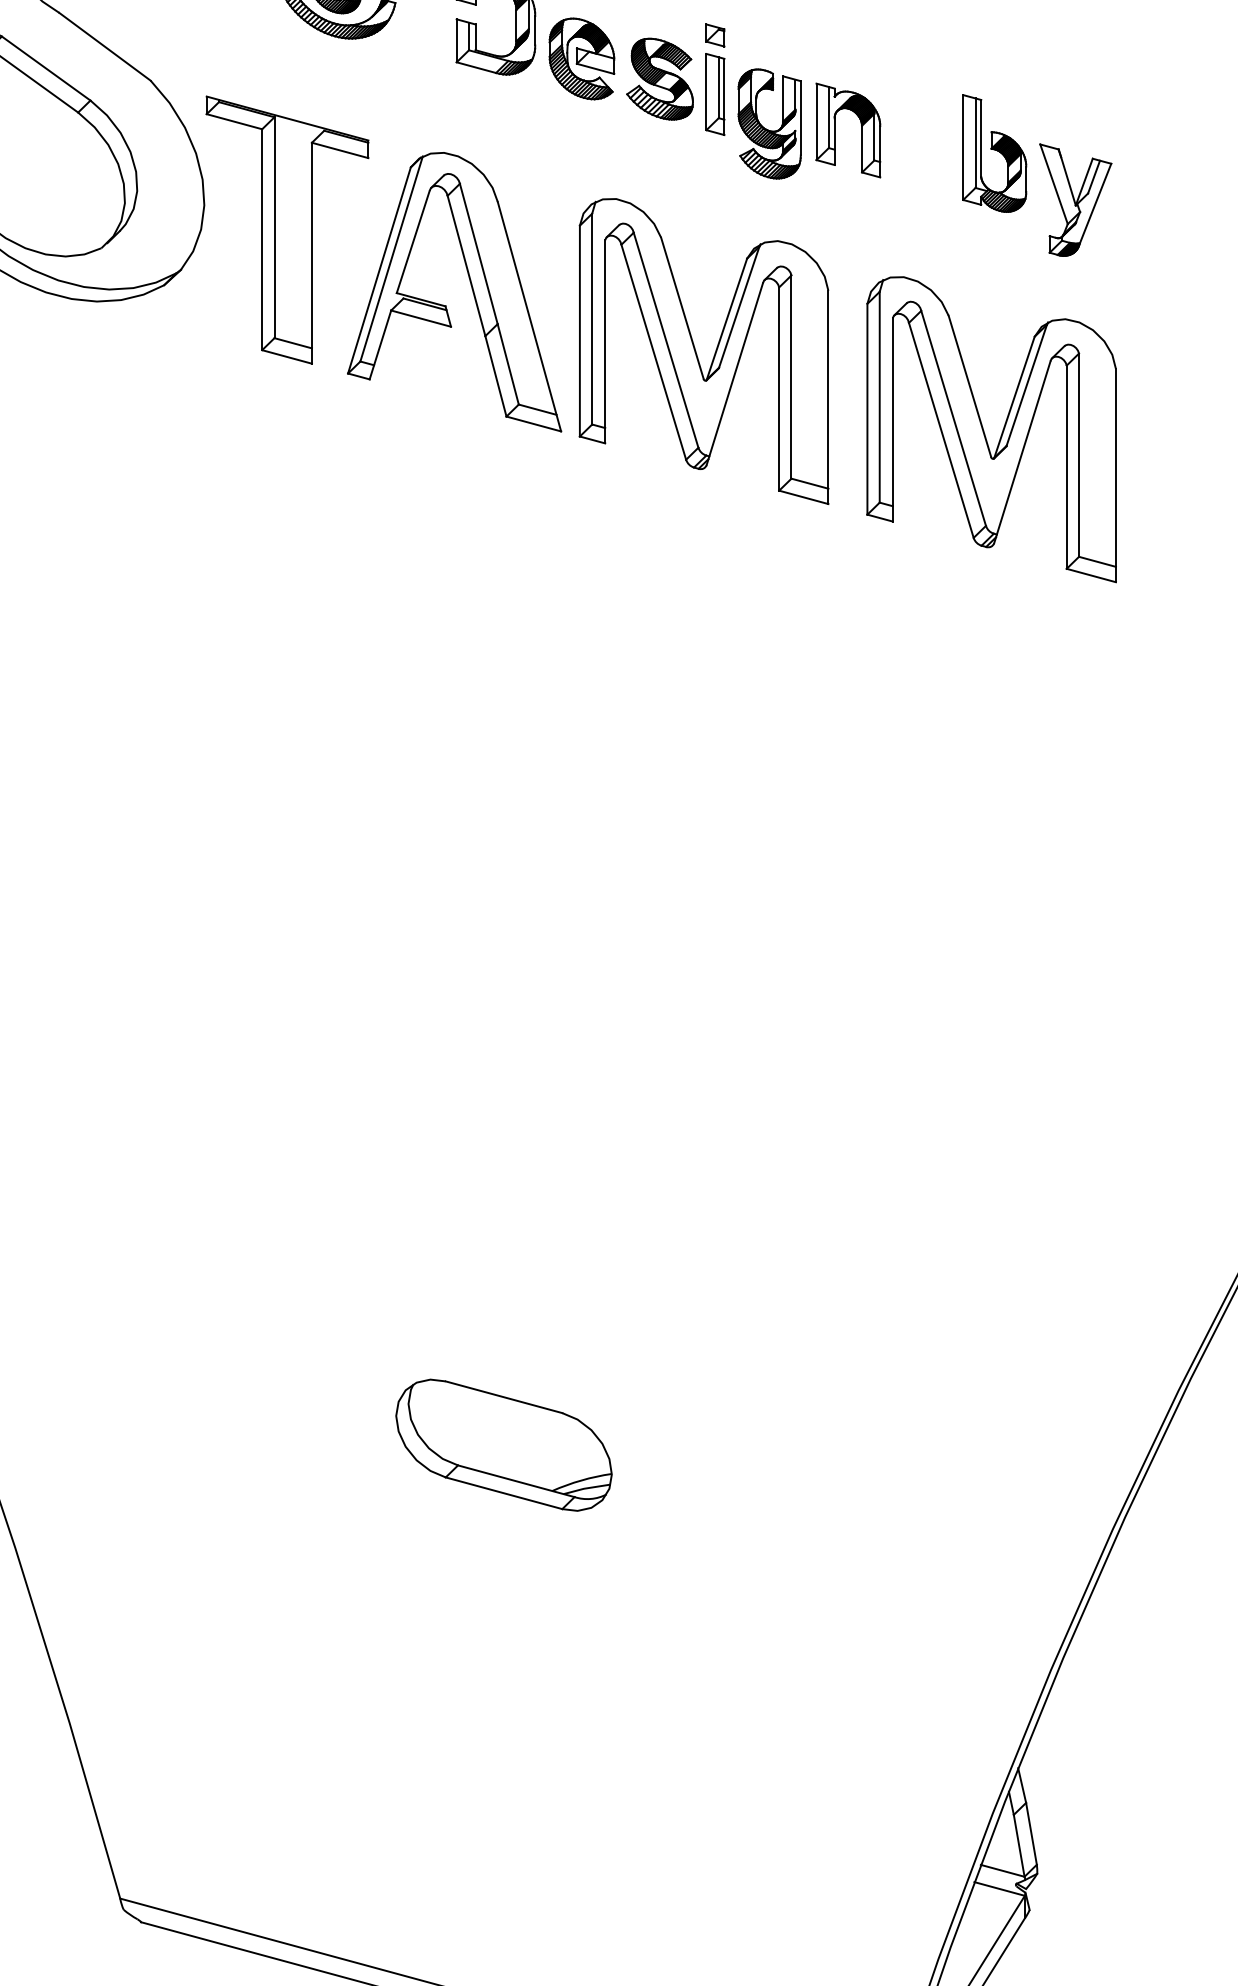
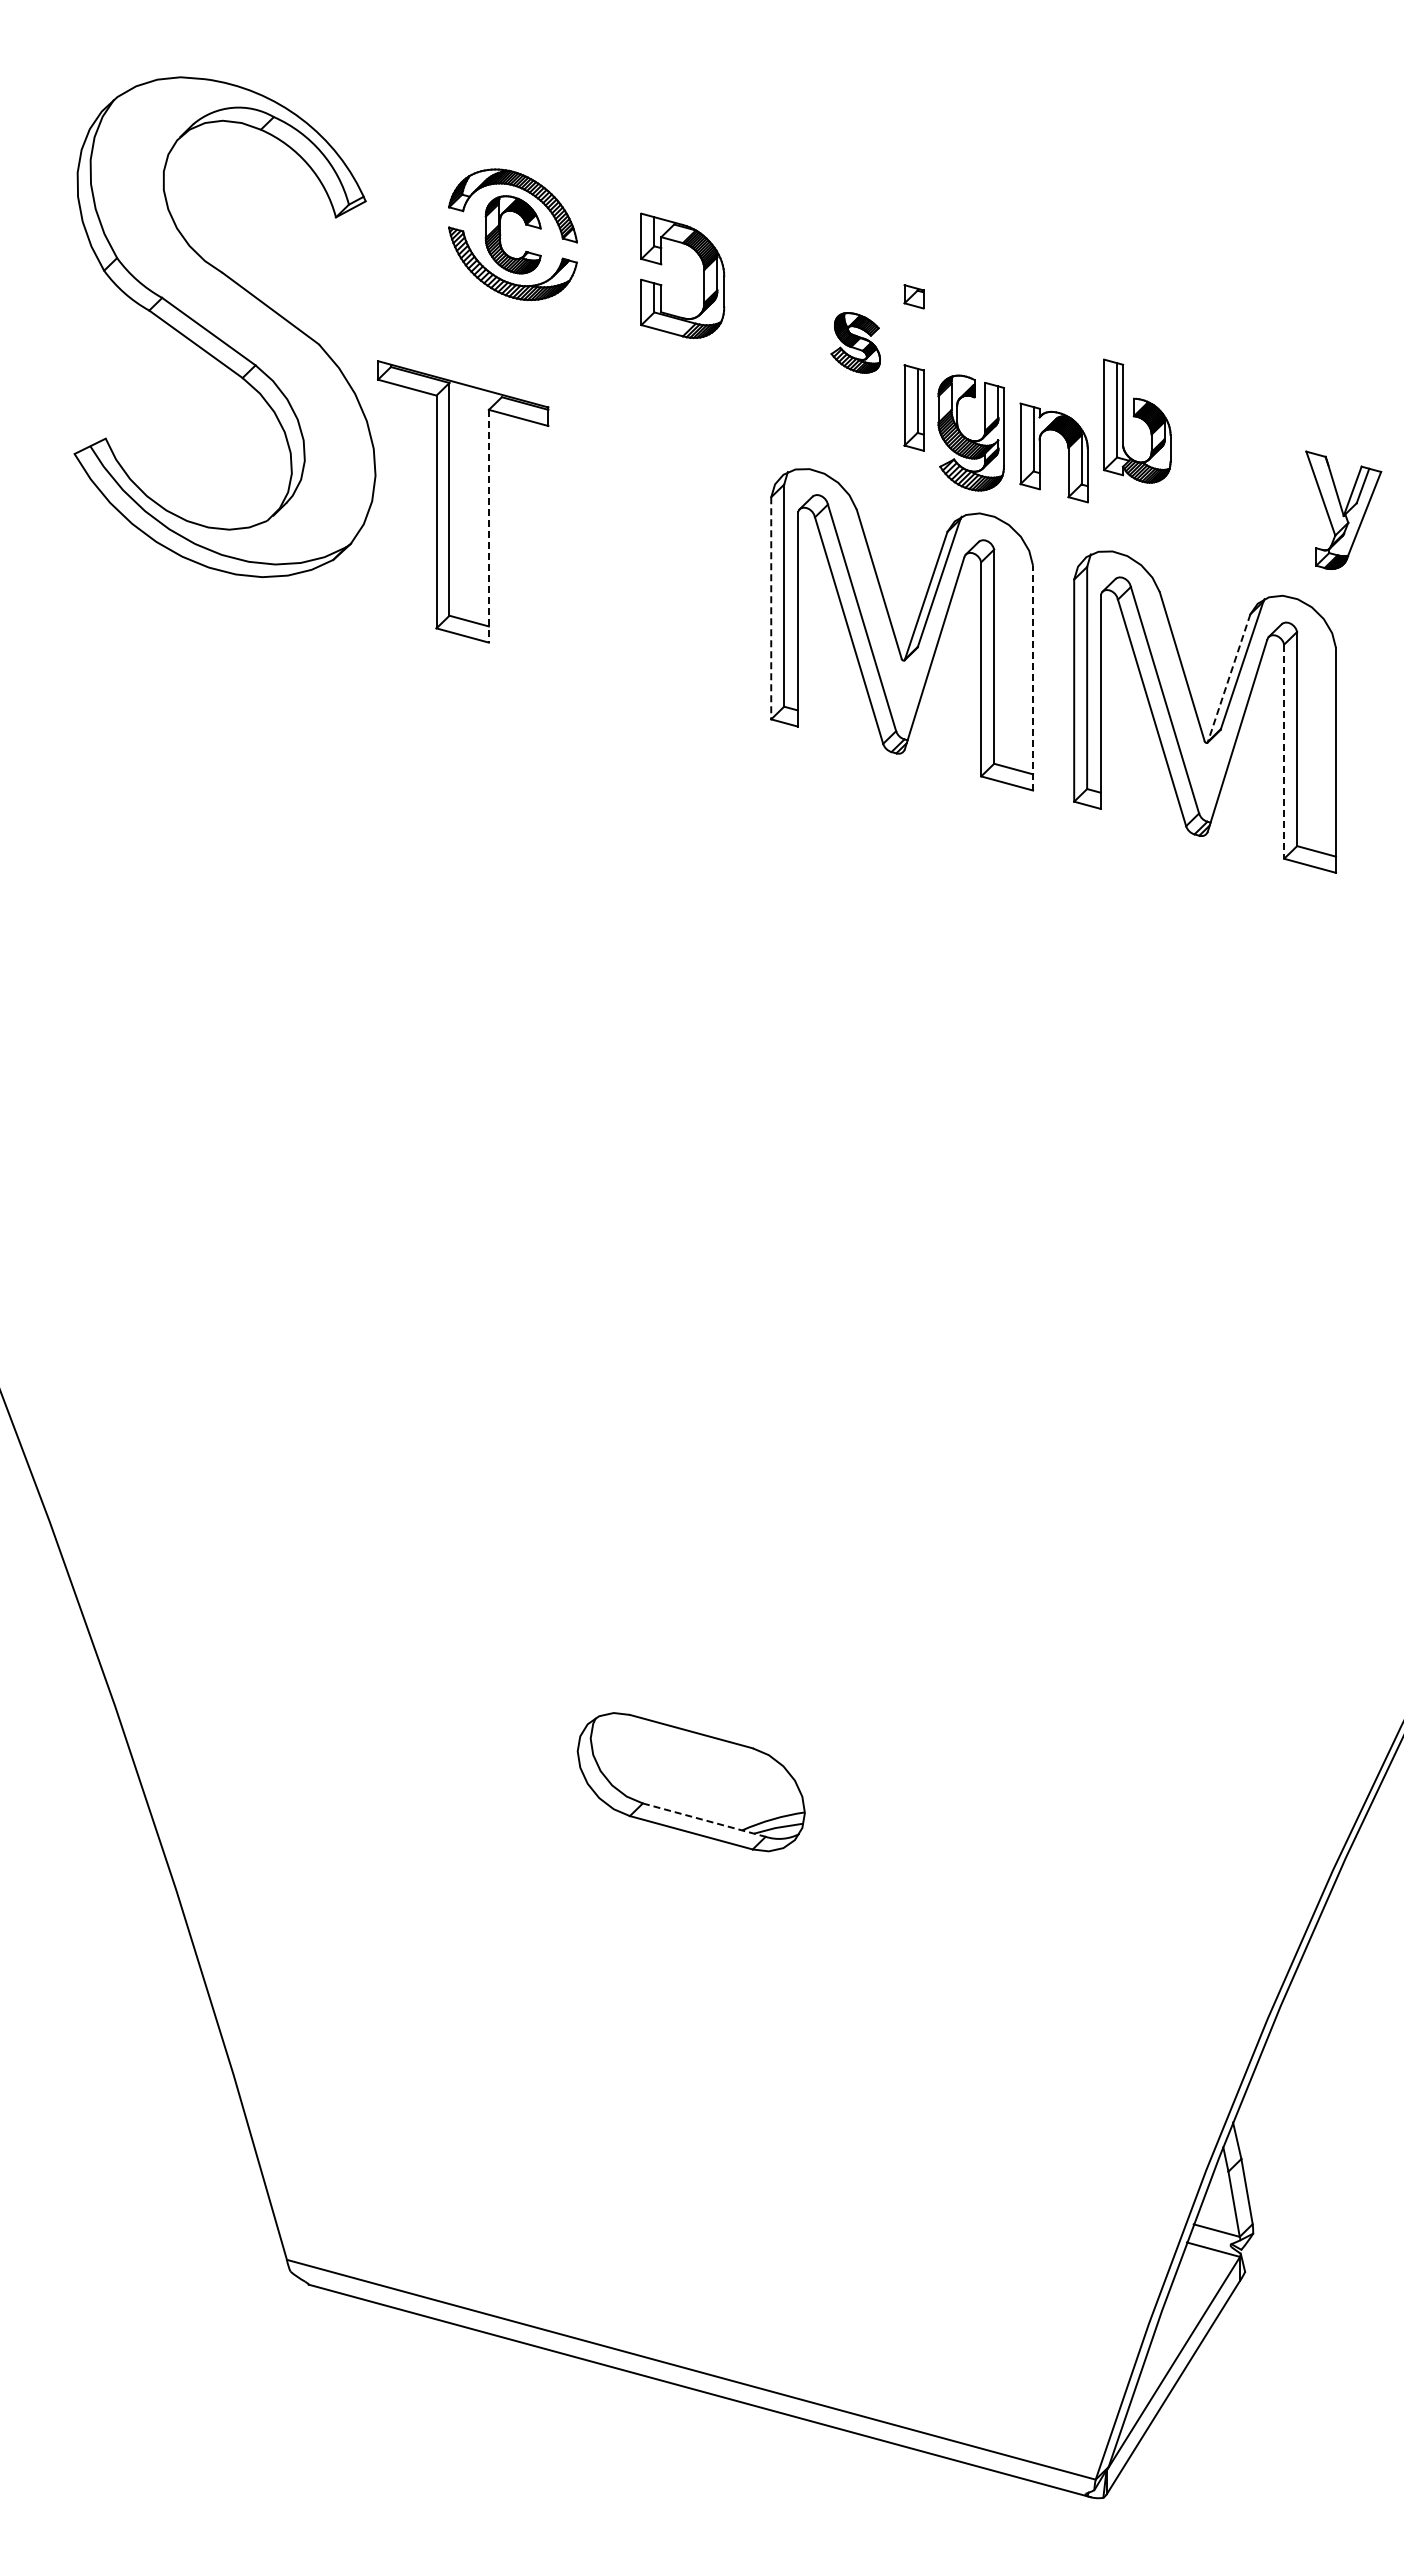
part: (582, 58) -> (773, 321), removed
part: (659, 78) -> (855, 342), size x0.7
part: (714, 94) -> (913, 407), moved
part: (767, 129) -> (968, 438), moved
part: (835, 130) -> (1040, 452), moved
part: (994, 152) -> (1137, 420), moved
part: (1075, 199) -> (1343, 509), moved
line: (311, 253) -> (488, 526), solid -> dashed
part: (446, 305) -> (630, 581), removed
line: (580, 331) -> (771, 608), solid -> dashed
line: (828, 396) -> (1033, 677), solid -> dashed
line: (1014, 397) -> (1229, 678), solid -> dashed
line: (1067, 467) -> (1284, 752), solid -> dashed
line: (516, 1481) -> (704, 1820), solid -> dashed

